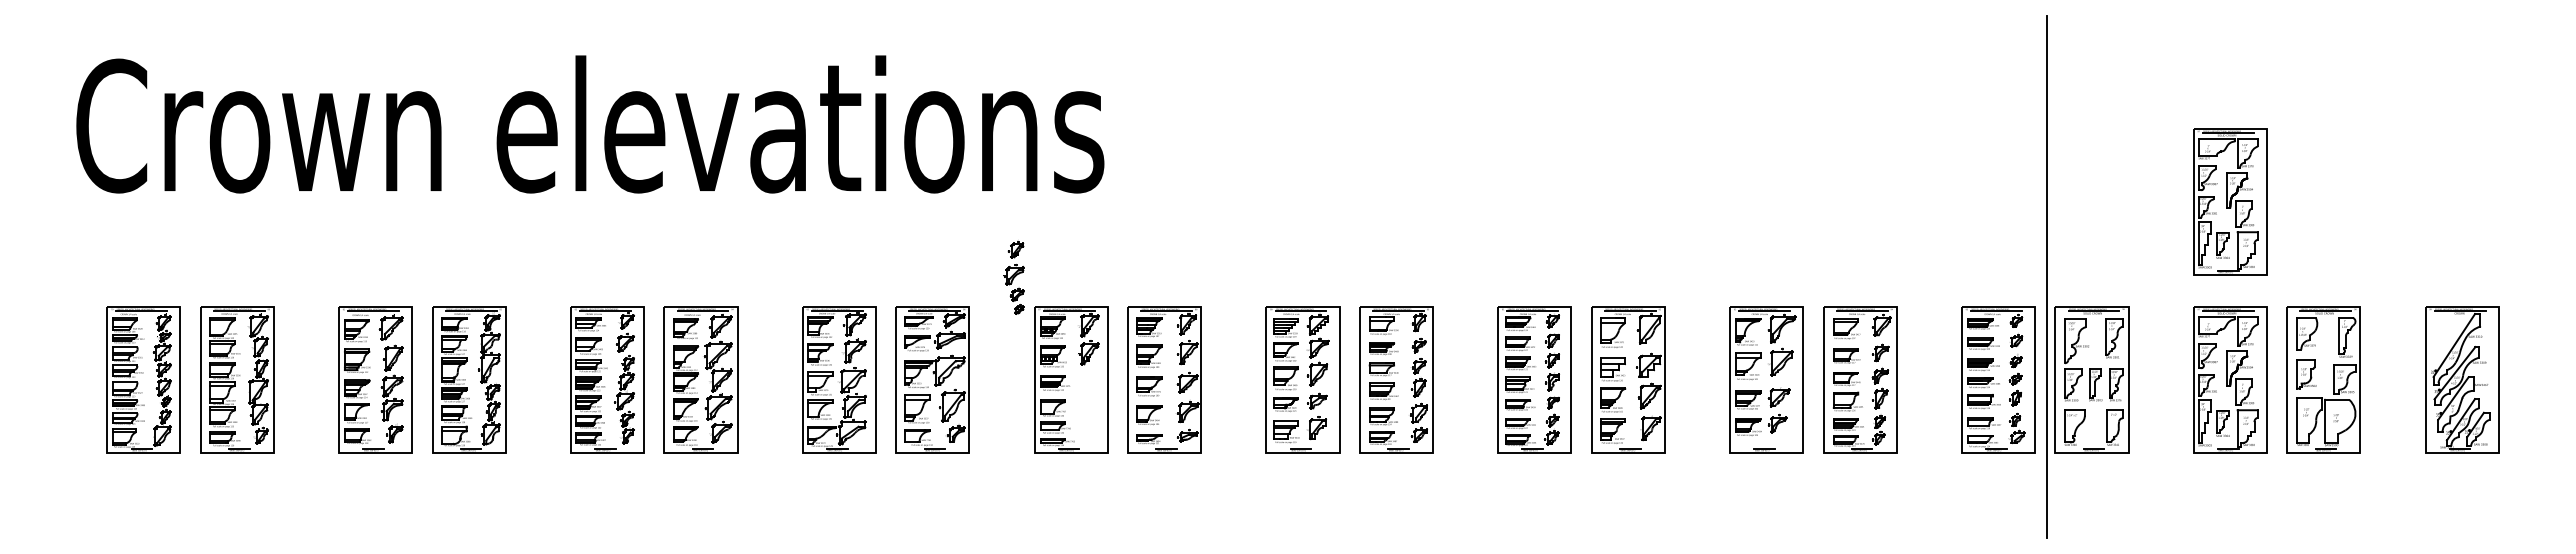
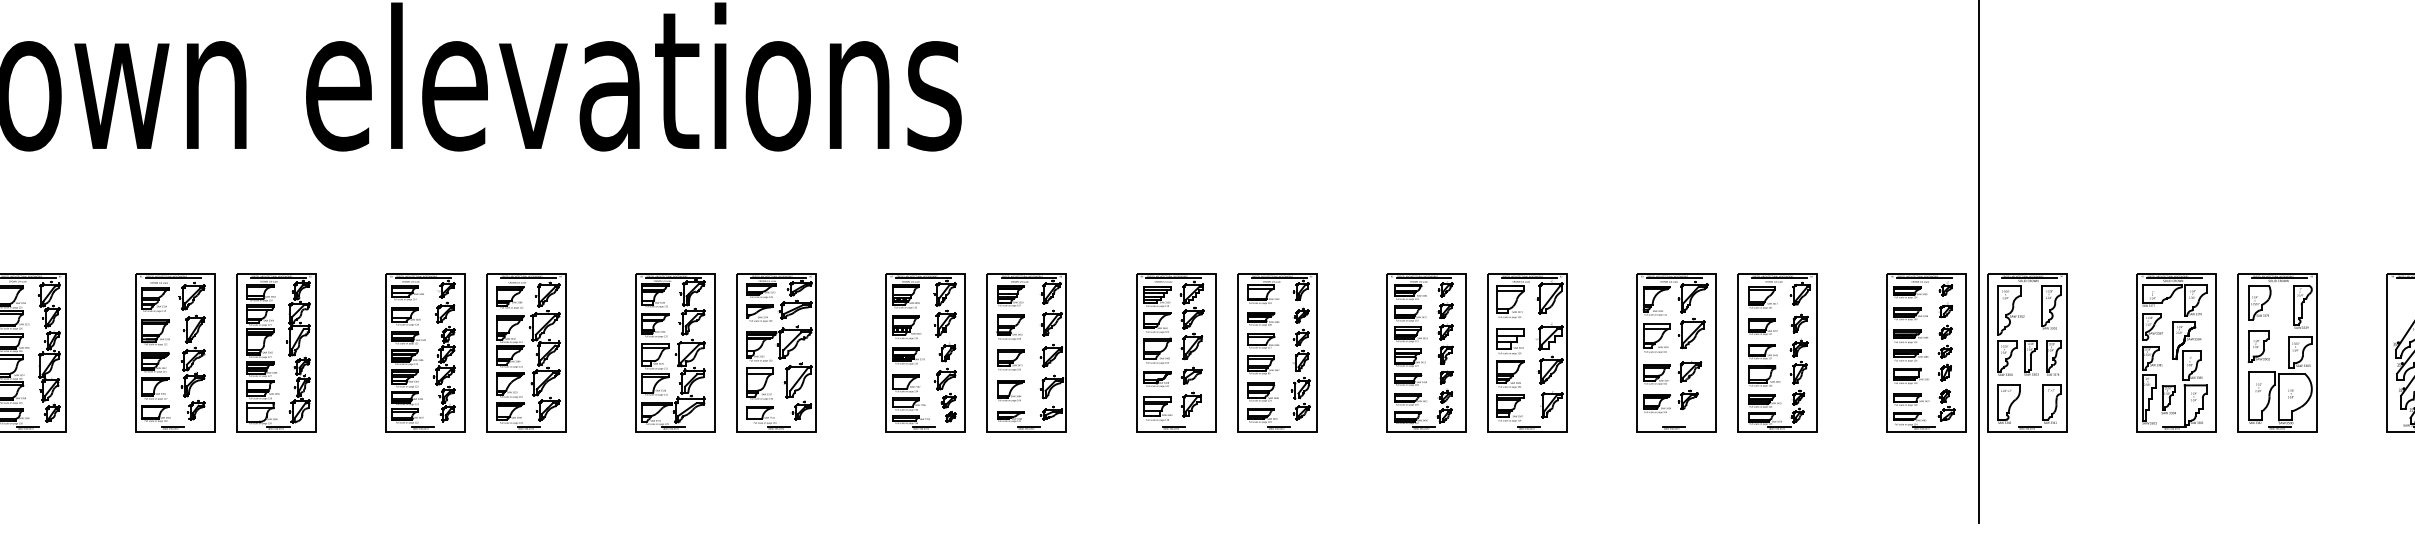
part: (2230, 201) -> (2176, 160), removed
part: (1013, 277) -> (944, 382), moved

